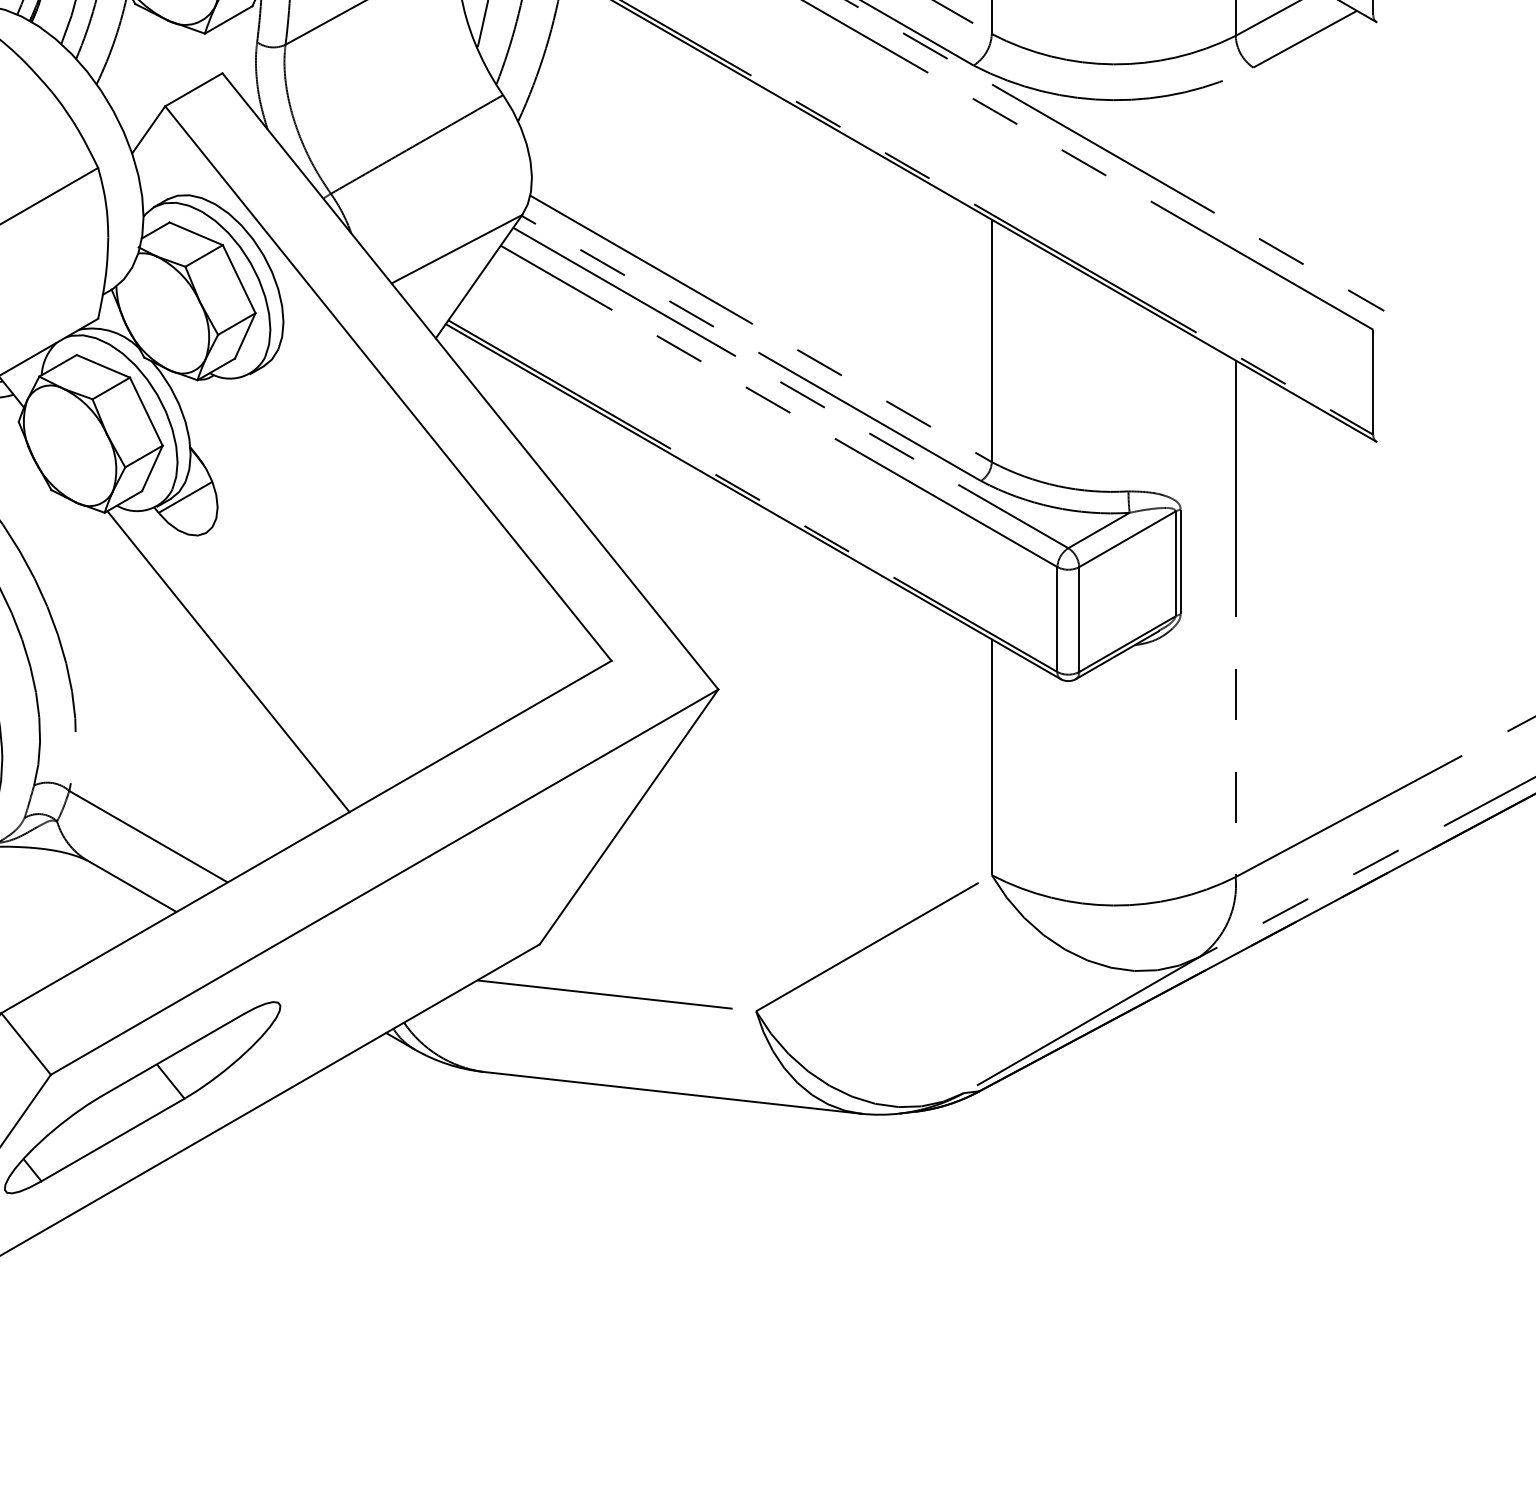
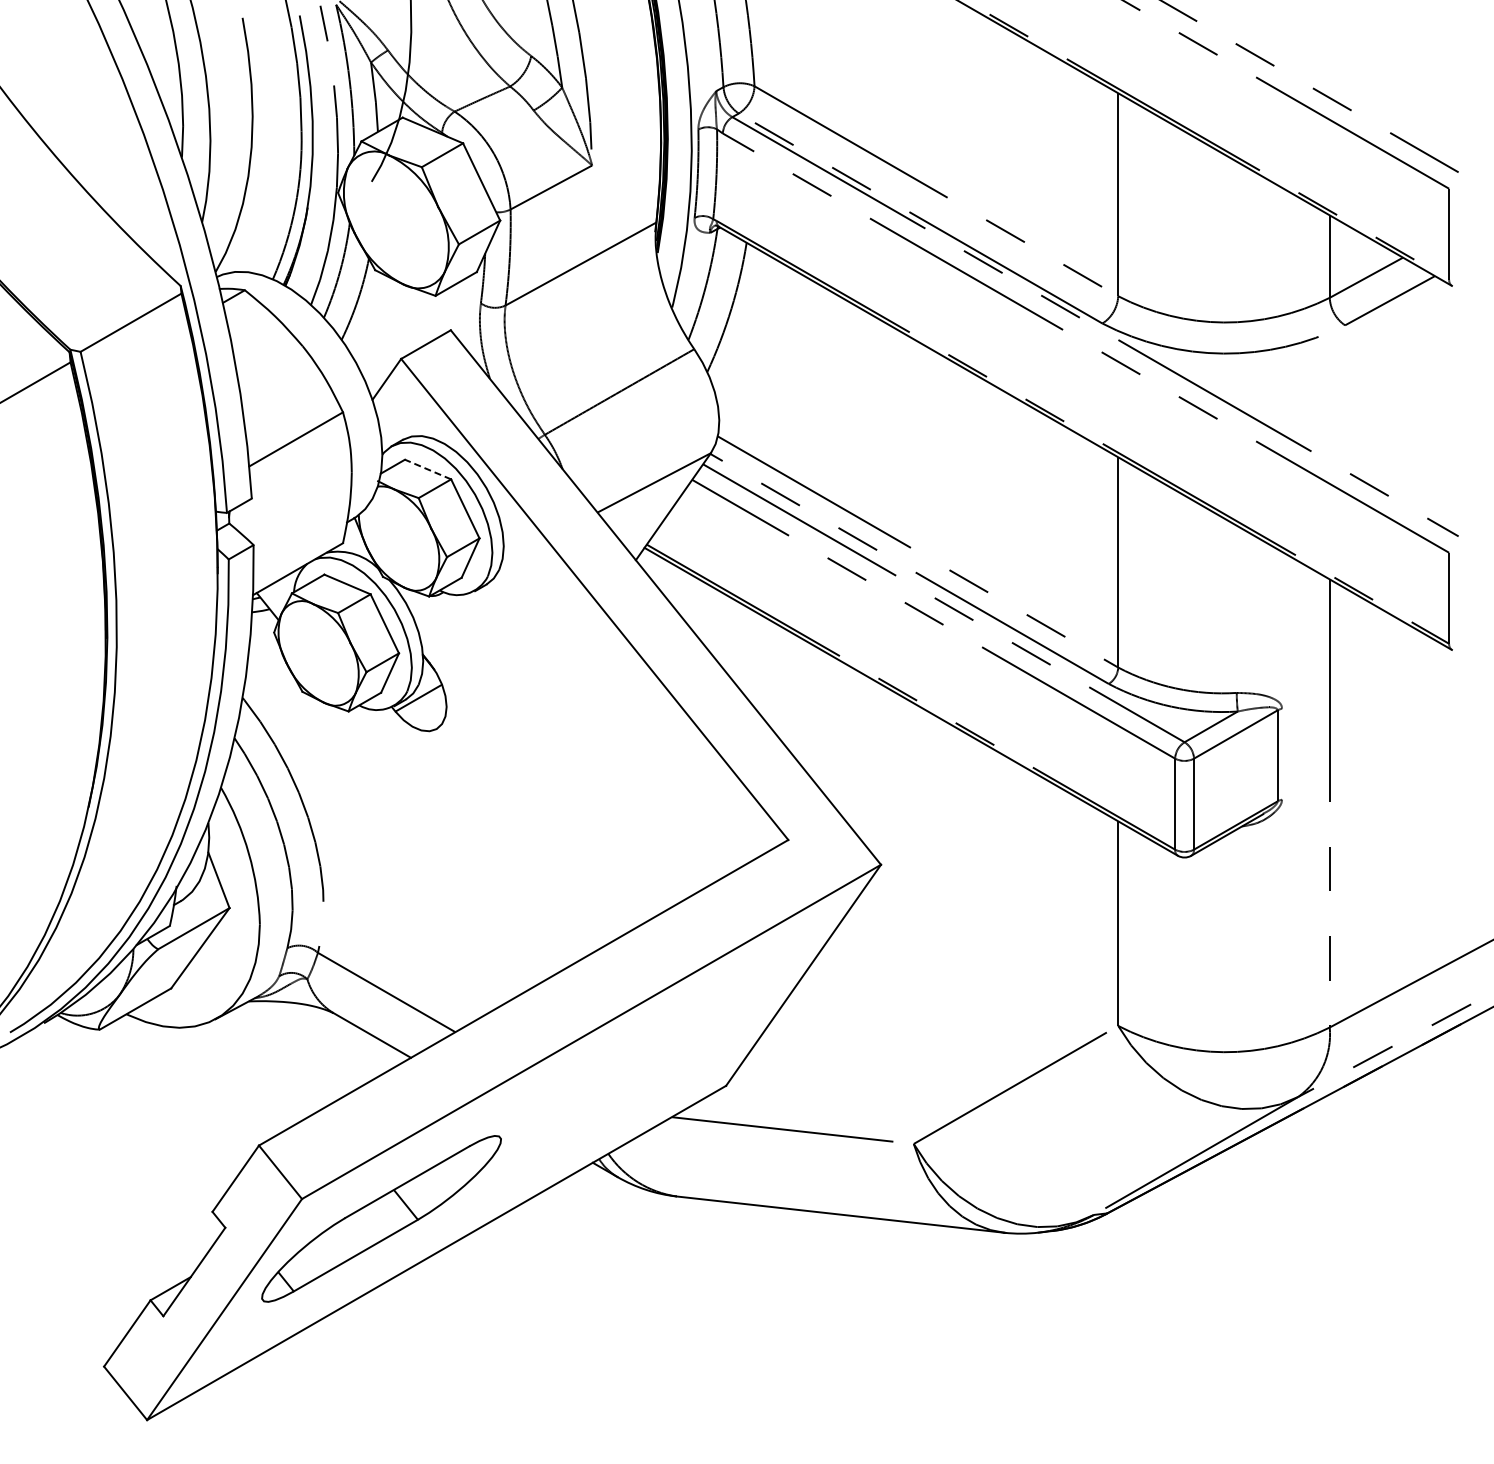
line: (195, 233) -> (427, 469), solid -> dashed
line: (1181, 561) -> (1282, 753), removed
line: (228, 661) -> (456, 840), removed

